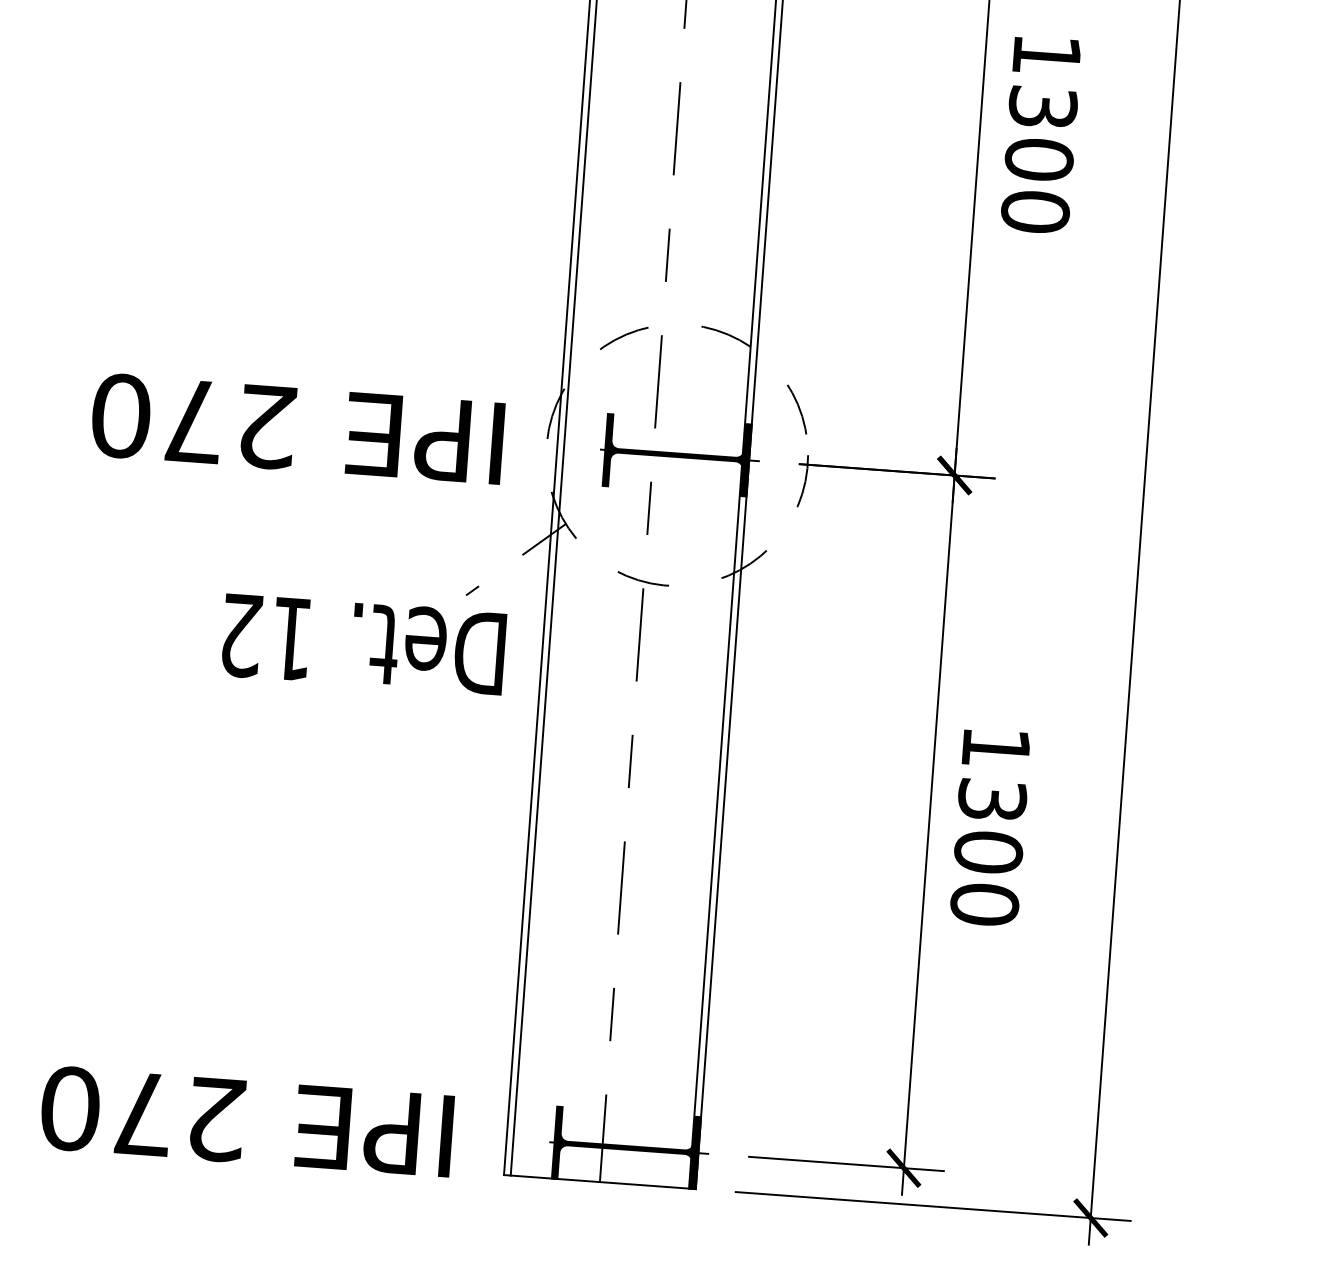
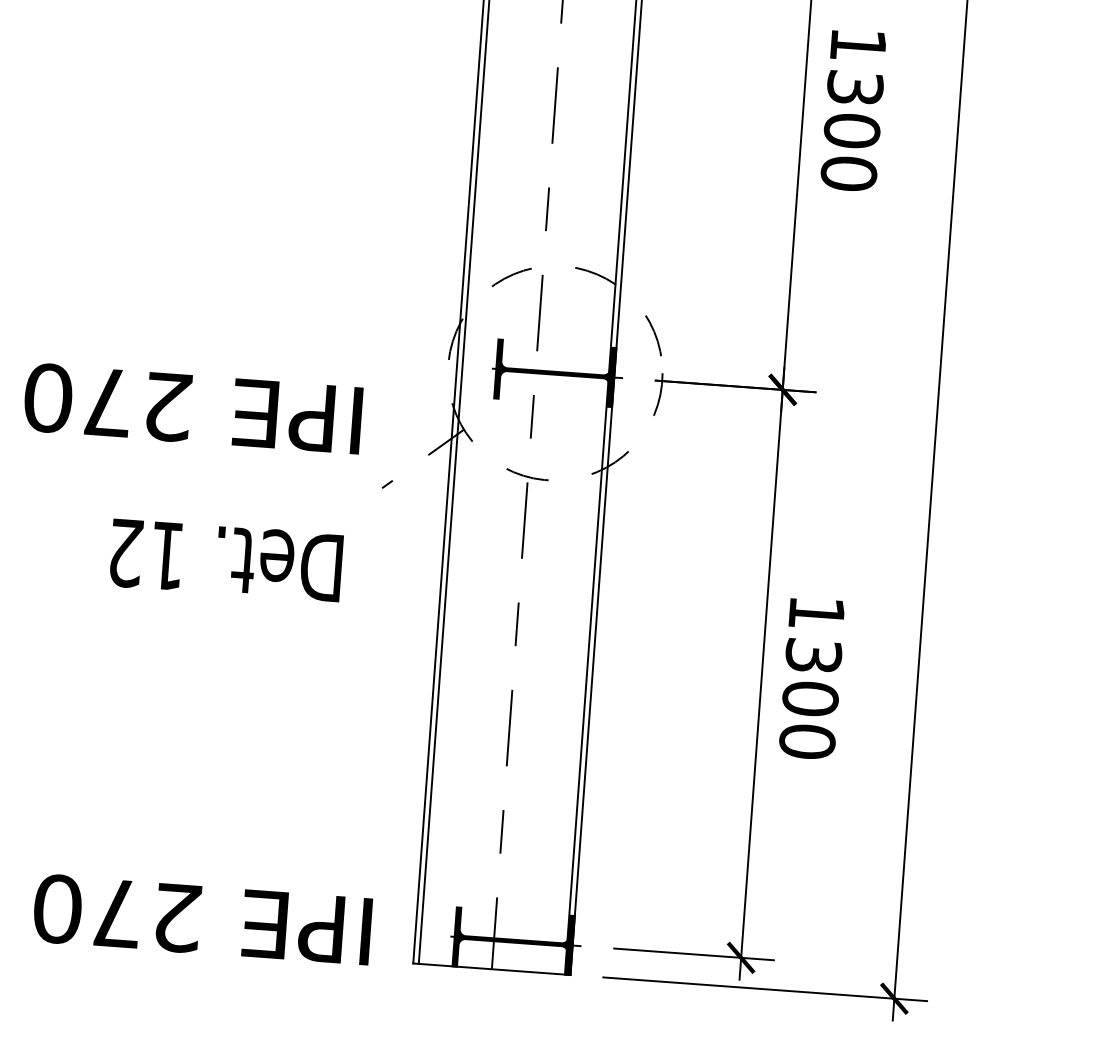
text: (298, 428) -> (193, 408), moved
text: (364, 644) -> (226, 560), moved

